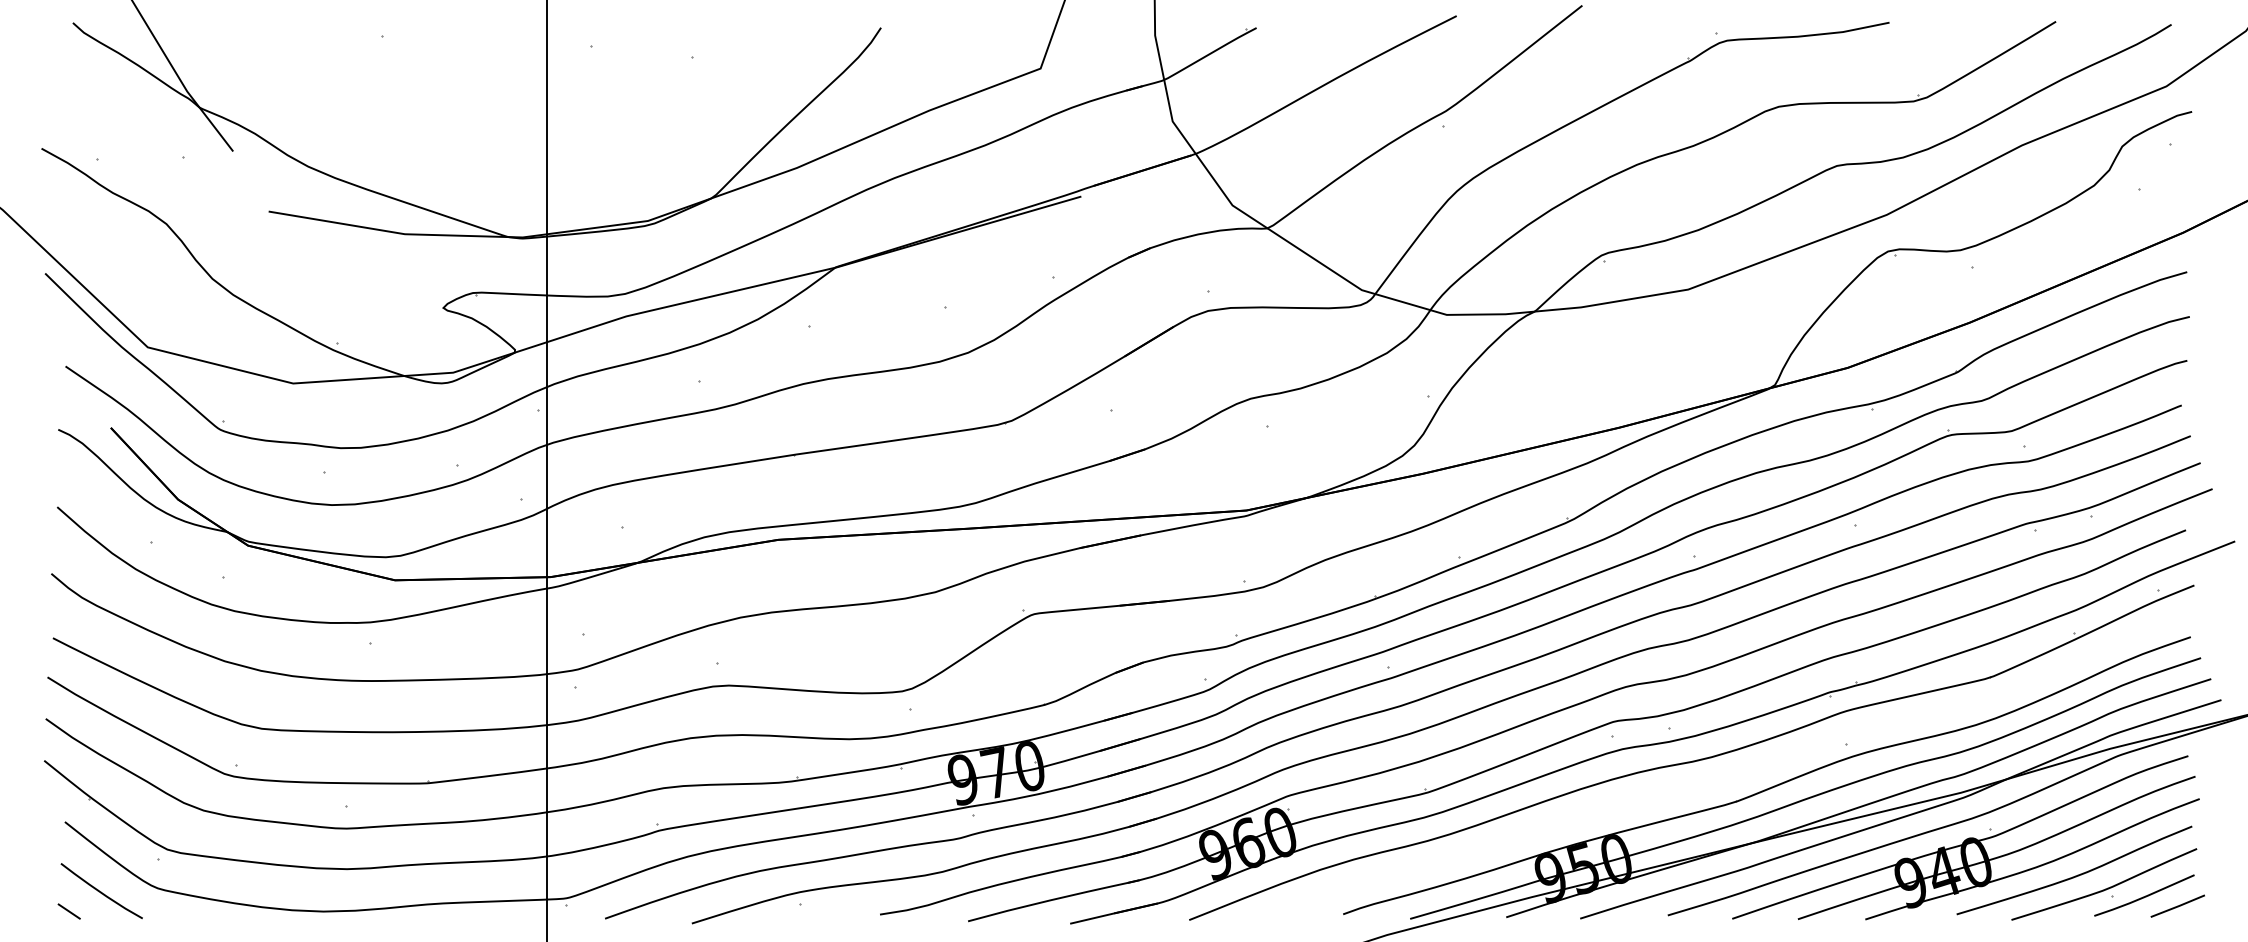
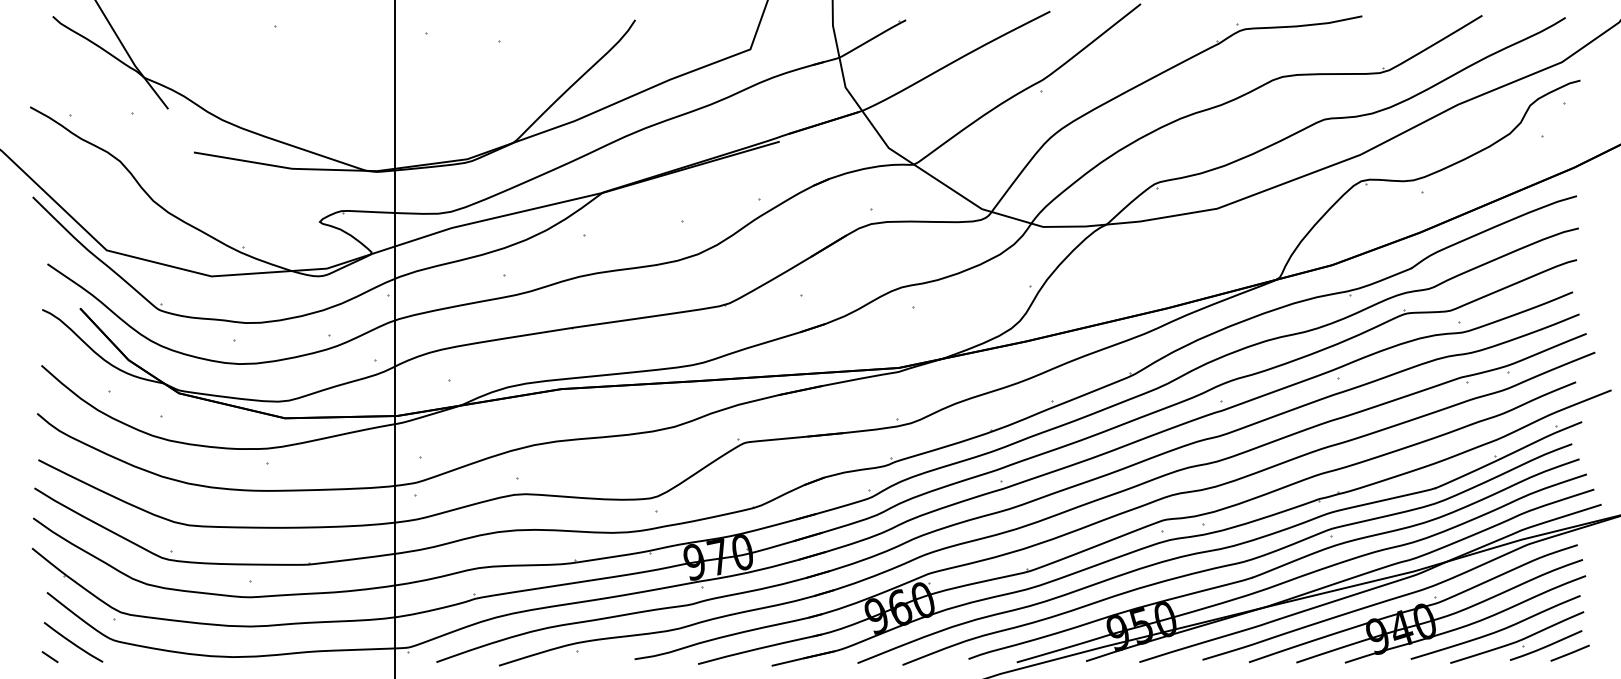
curve: (1719, 779) -> (1239, 561), added

